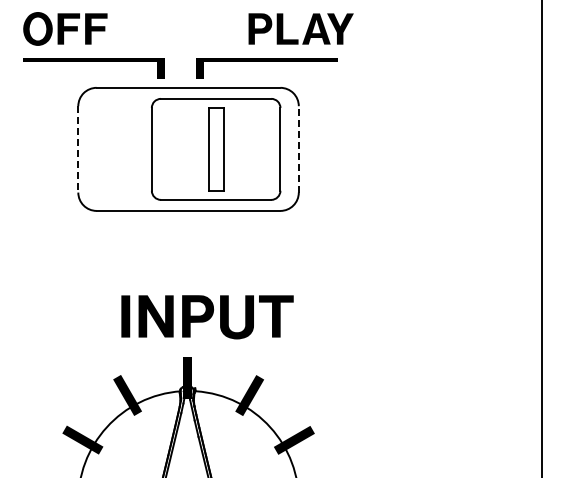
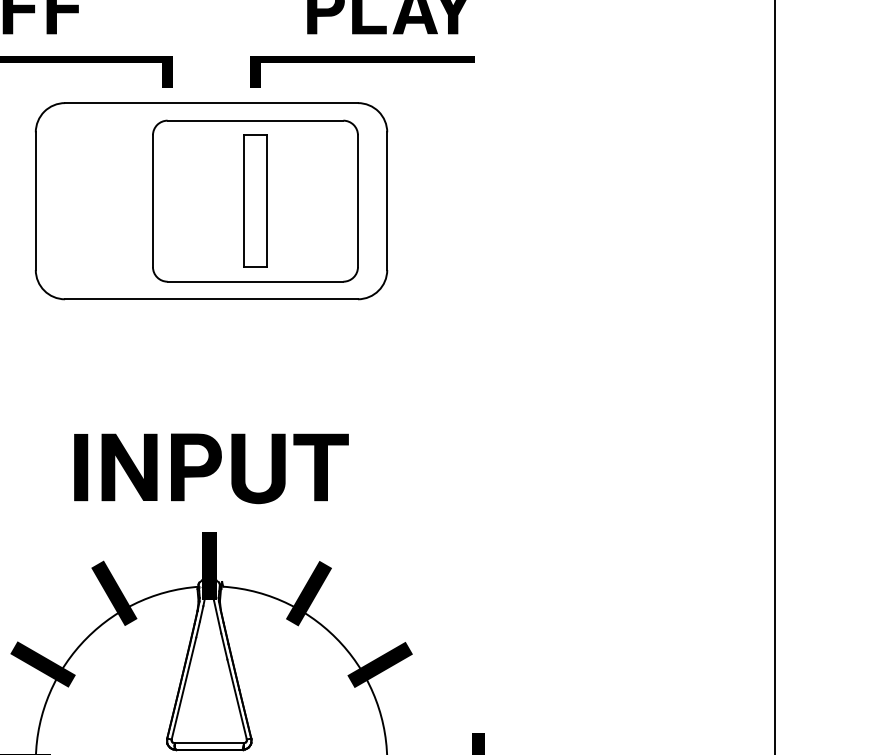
part: (266, 61) -> (361, 61), moved
line: (298, 148) -> (386, 199), dashed -> solid
line: (78, 149) -> (36, 201), dashed -> solid
part: (207, 317) -> (211, 469), moved

